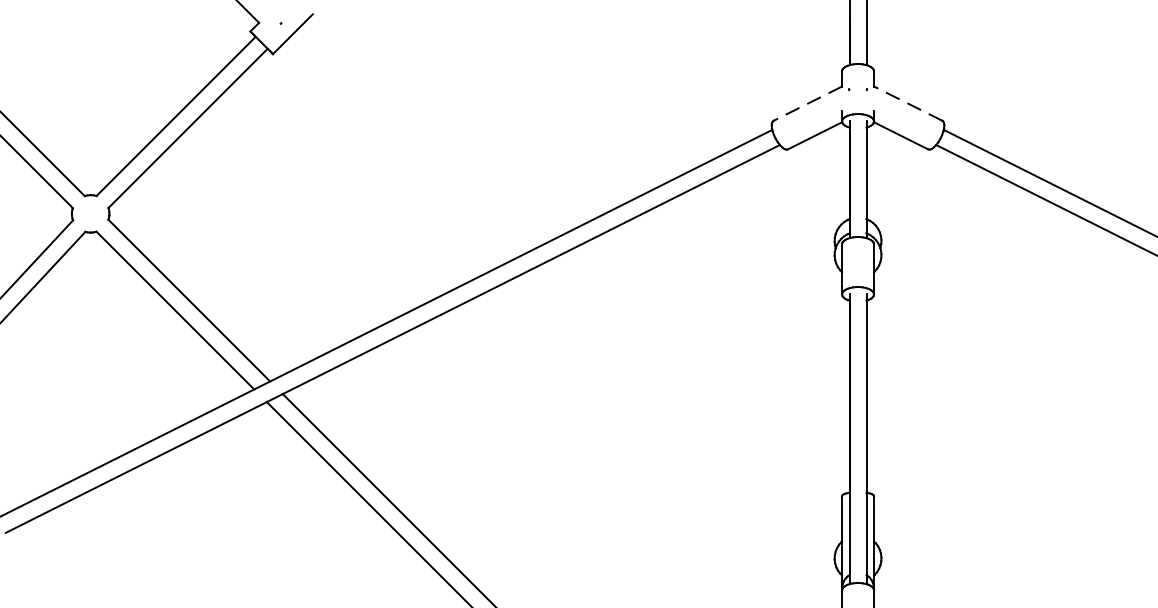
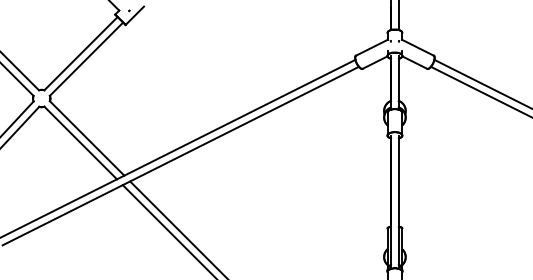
line: (807, 103) -> (371, 47), dashed -> solid
line: (909, 103) -> (418, 47), dashed -> solid

